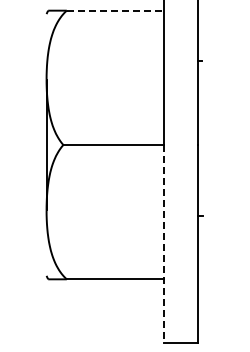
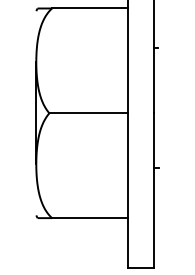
line: (115, 10) -> (90, 8), dashed -> solid
line: (164, 244) -> (128, 190), dashed -> solid

